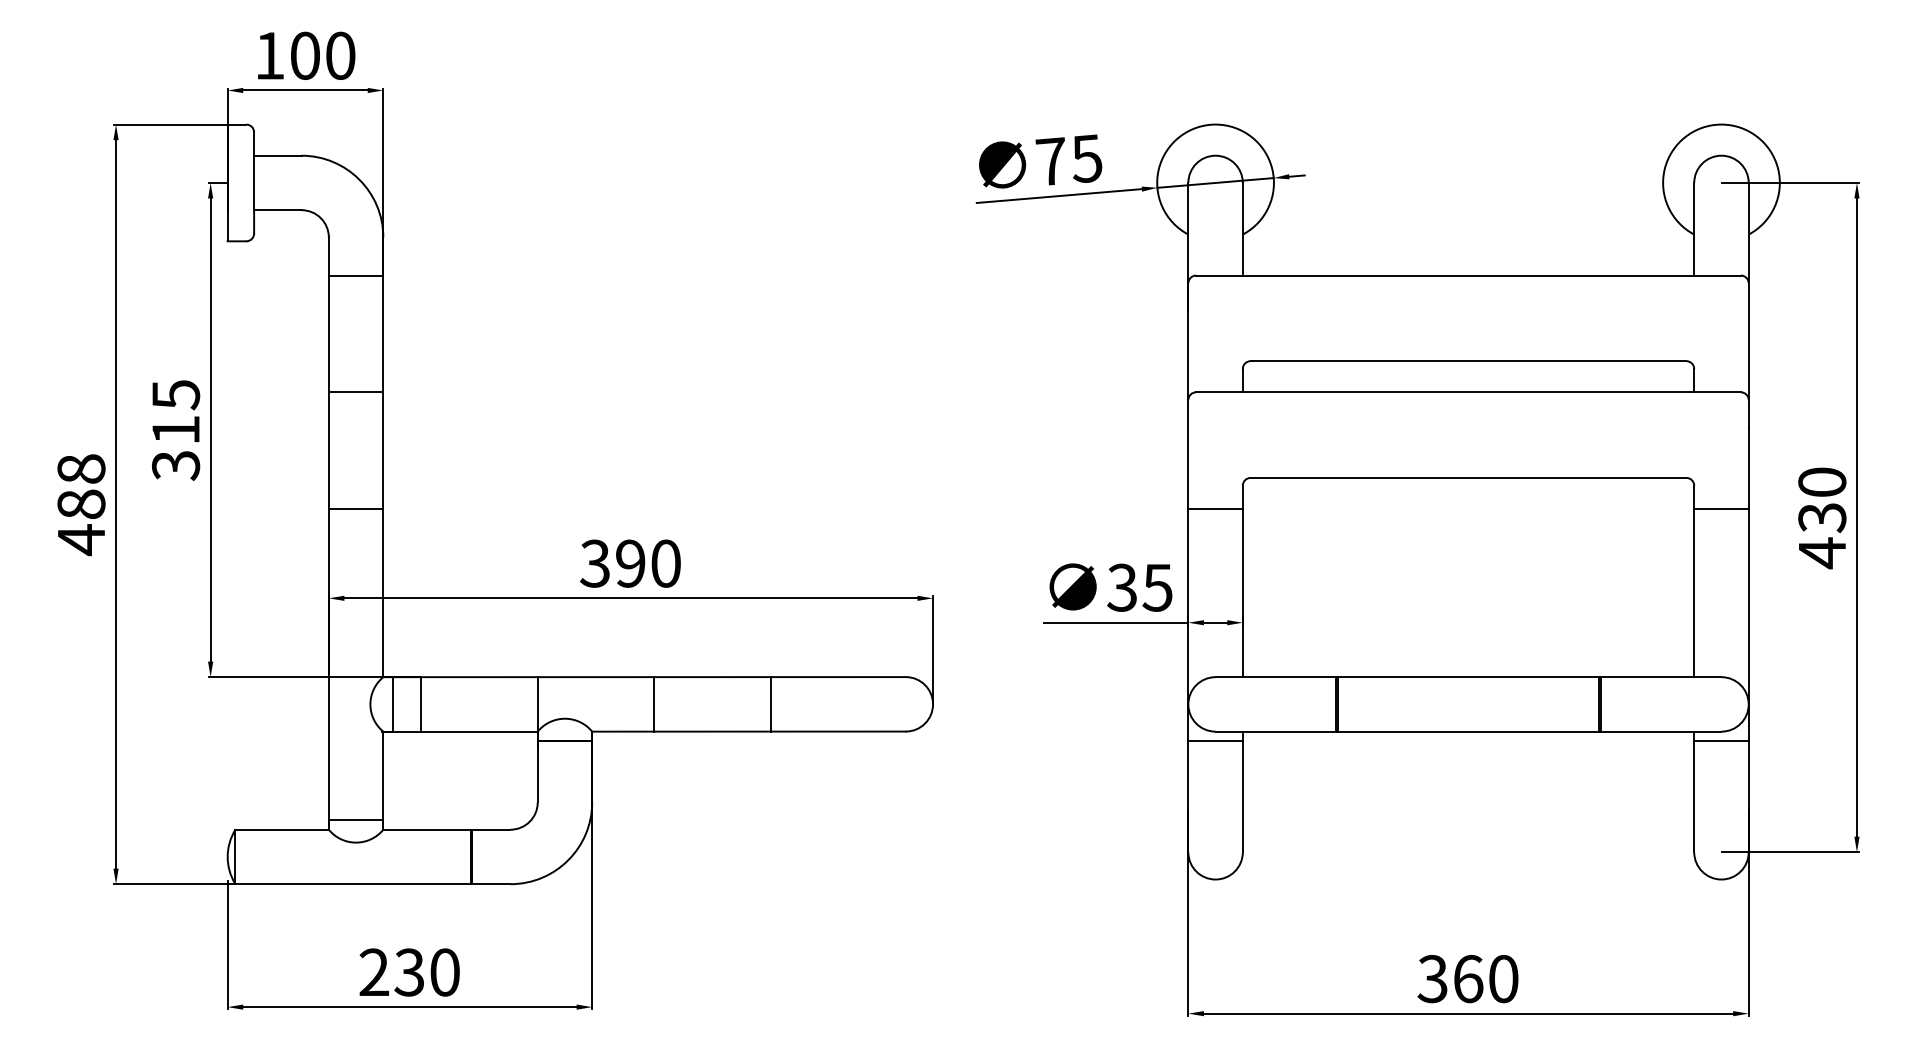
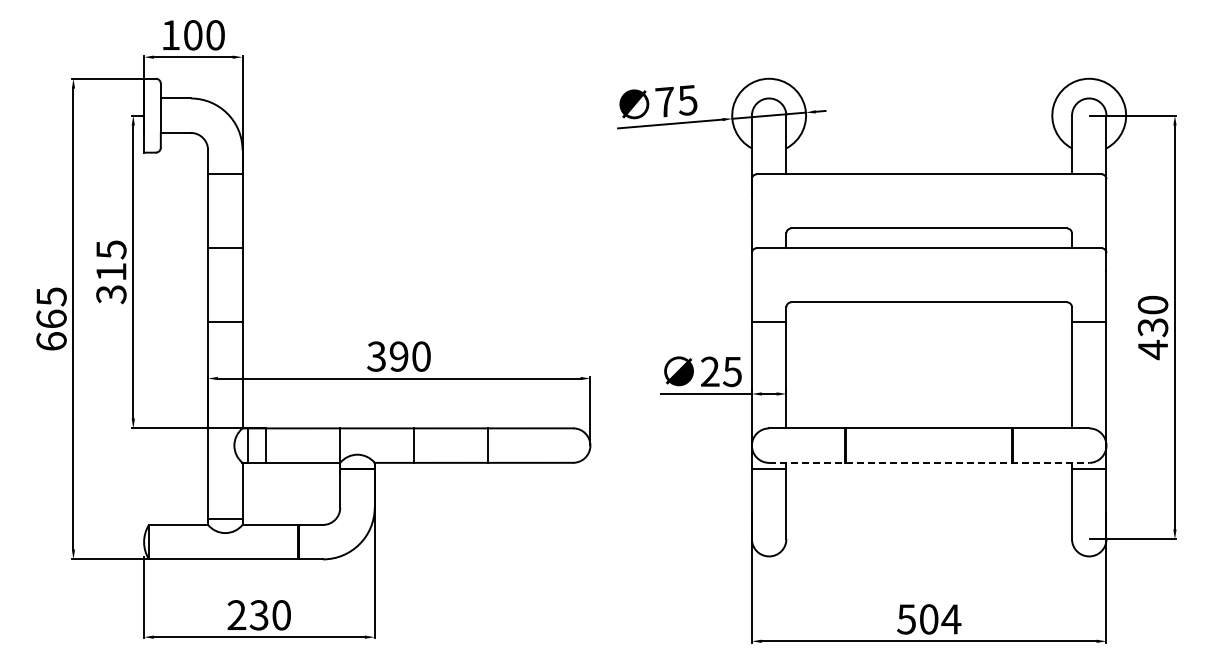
text: (81, 505) -> (51, 319), 488 -> 665
text: (1121, 588) -> (709, 372), 35 -> 25
line: (1469, 731) -> (929, 462), solid -> dashed
text: (1469, 979) -> (929, 619), 360 -> 504

